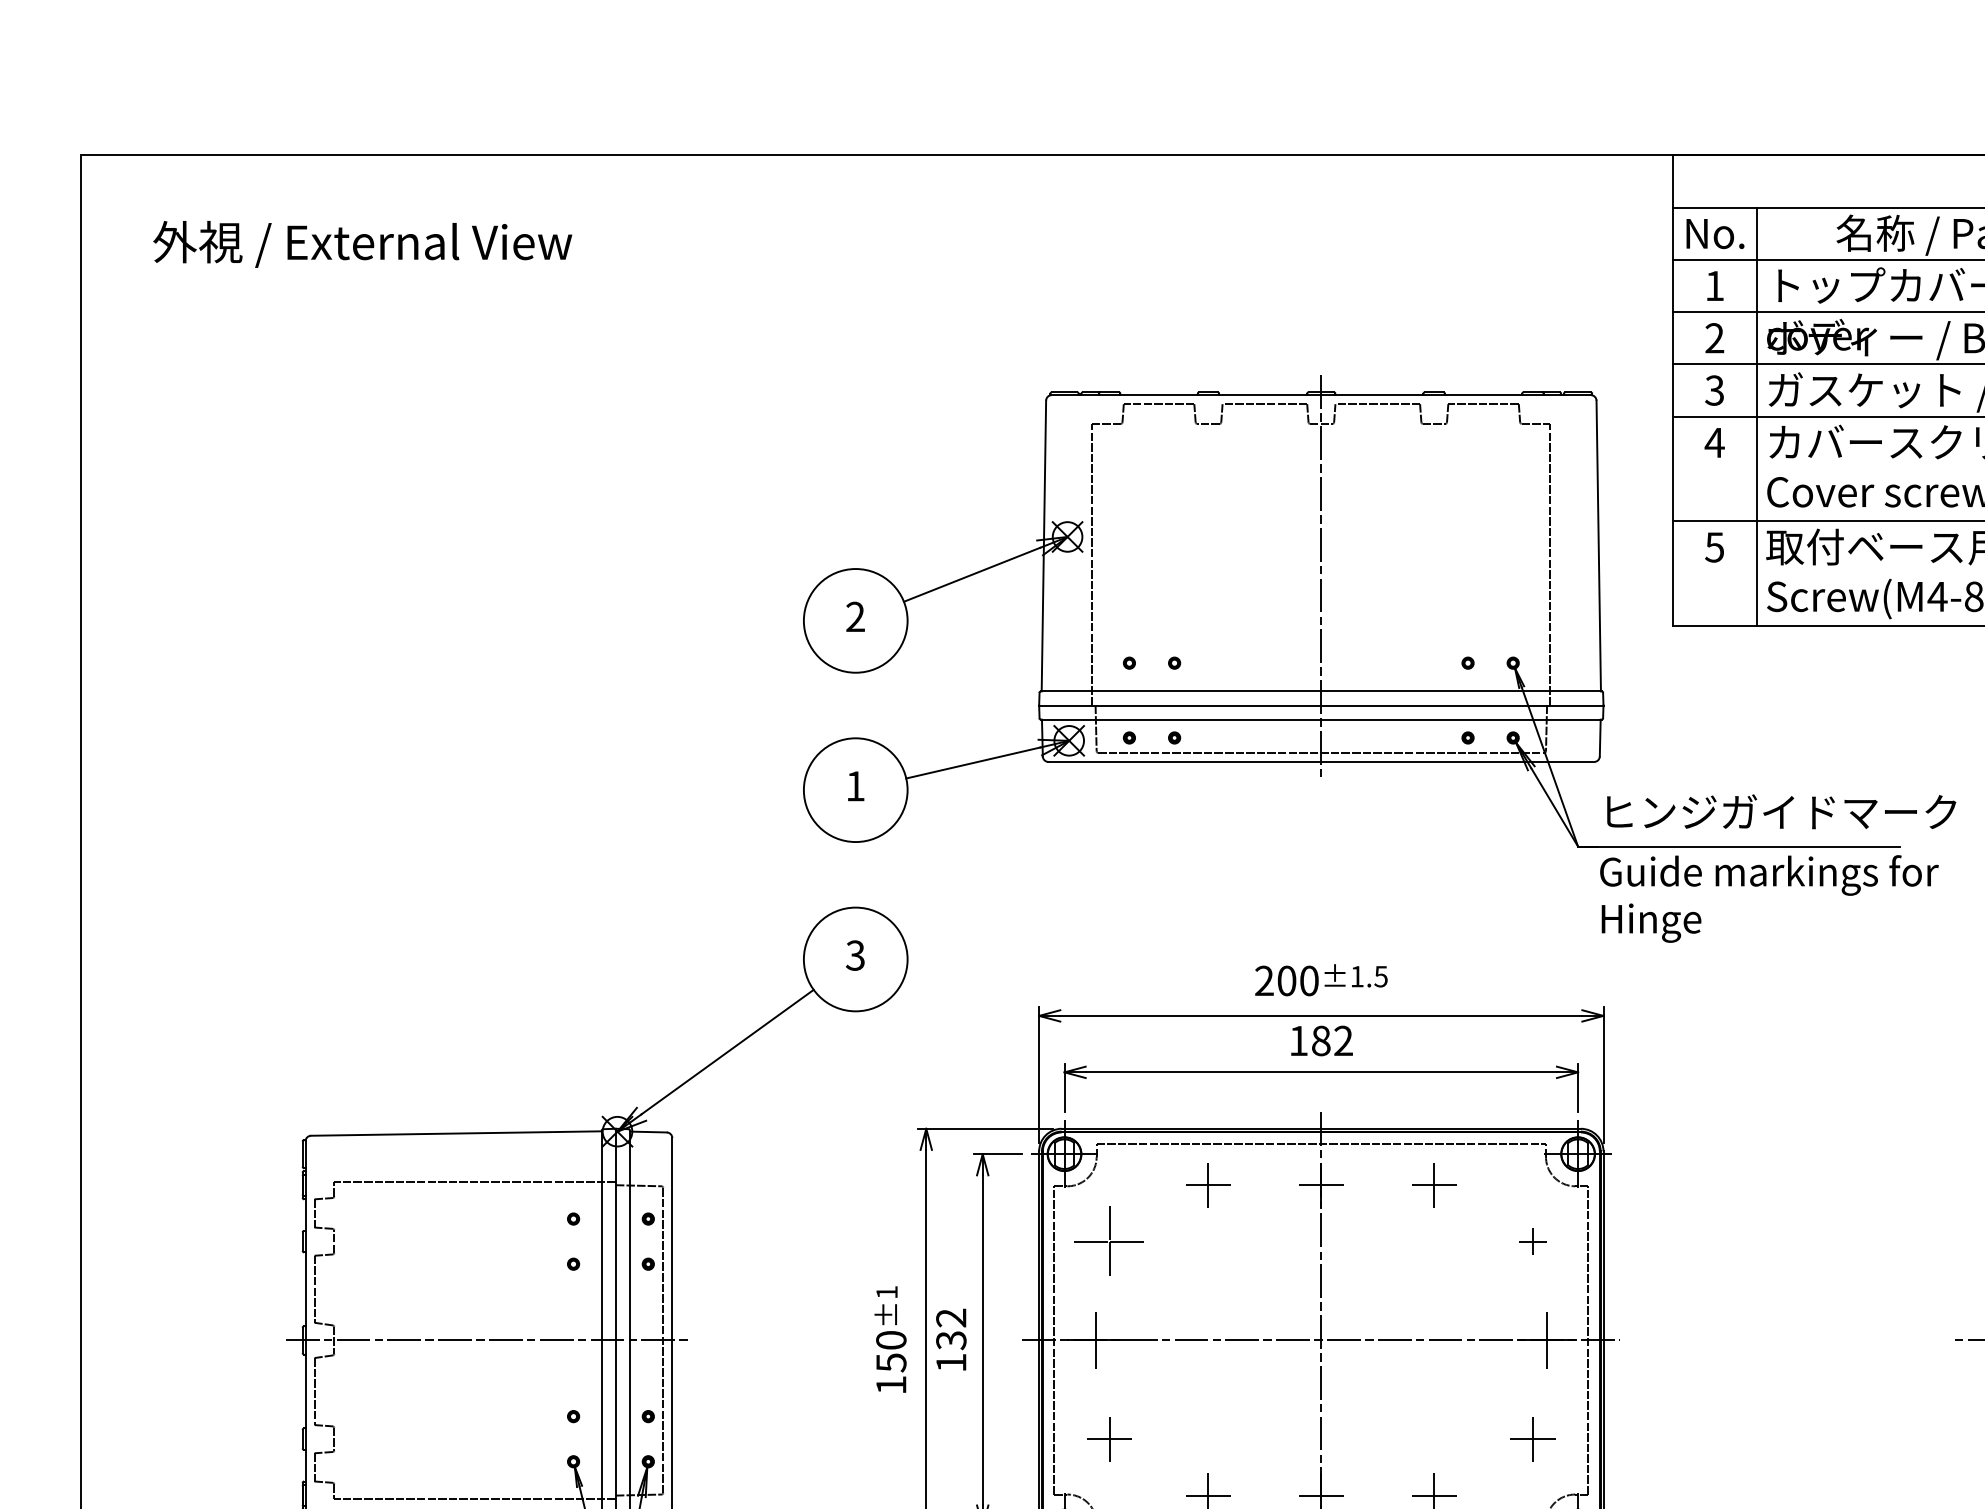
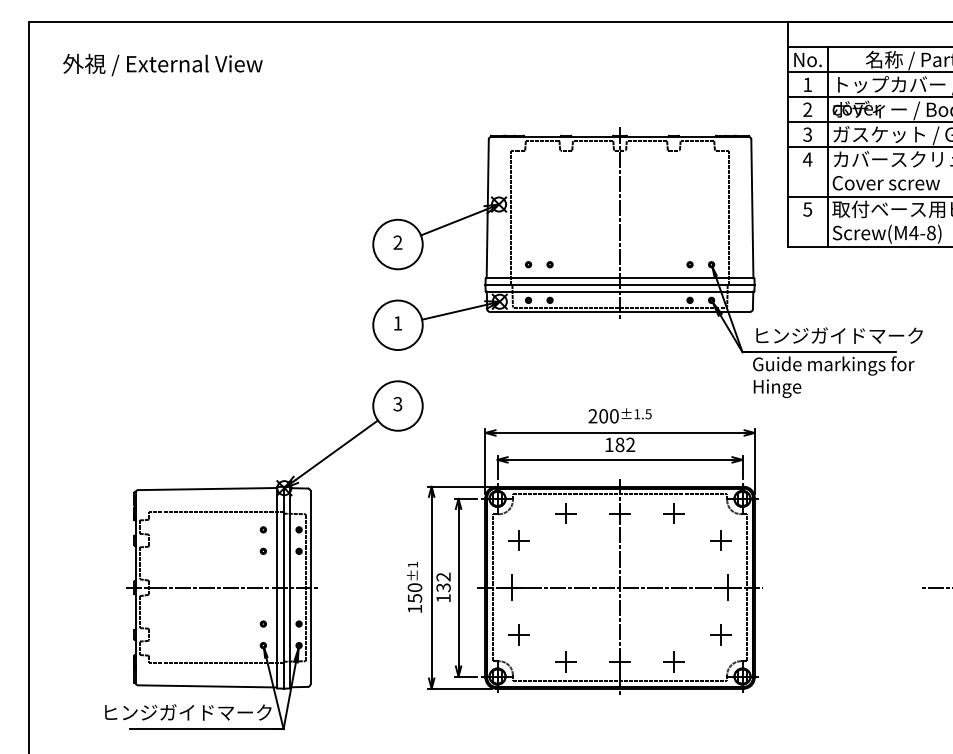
part: (1108, 1241) -> (518, 540), size x0.62
part: (1531, 1241) -> (720, 540), size x1.67

